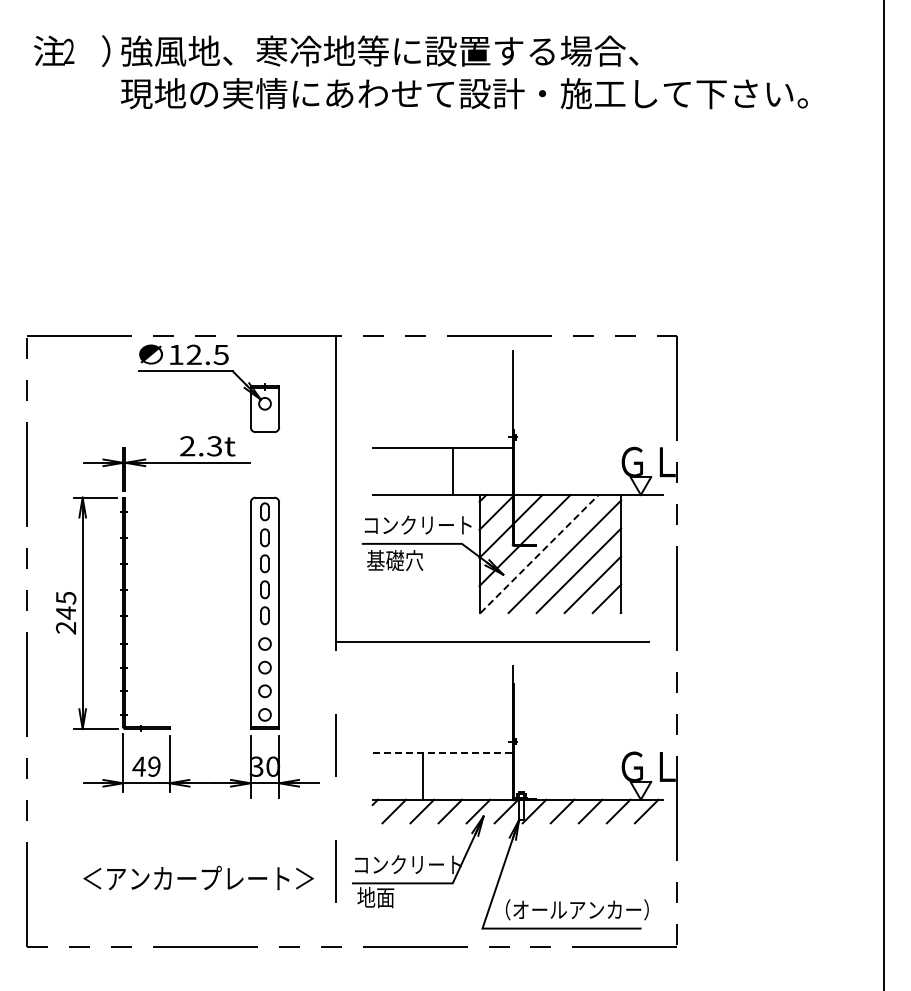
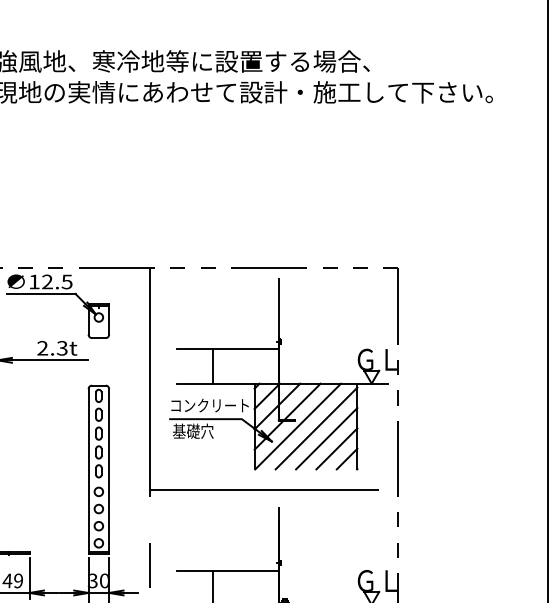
line: (452, 470) -> (213, 365), moved
line: (539, 553) -> (298, 426), dashed -> solid
line: (442, 752) -> (227, 570), dashed -> solid

